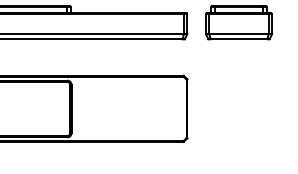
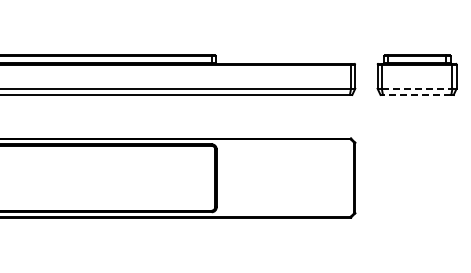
line: (239, 33) -> (417, 88), solid -> dashed
line: (238, 39) -> (416, 94), solid -> dashed

